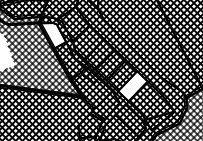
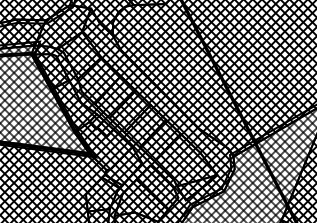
hatch: (51, 35) -> (49, 71), added
hatch: (132, 86) -> (159, 140), added

